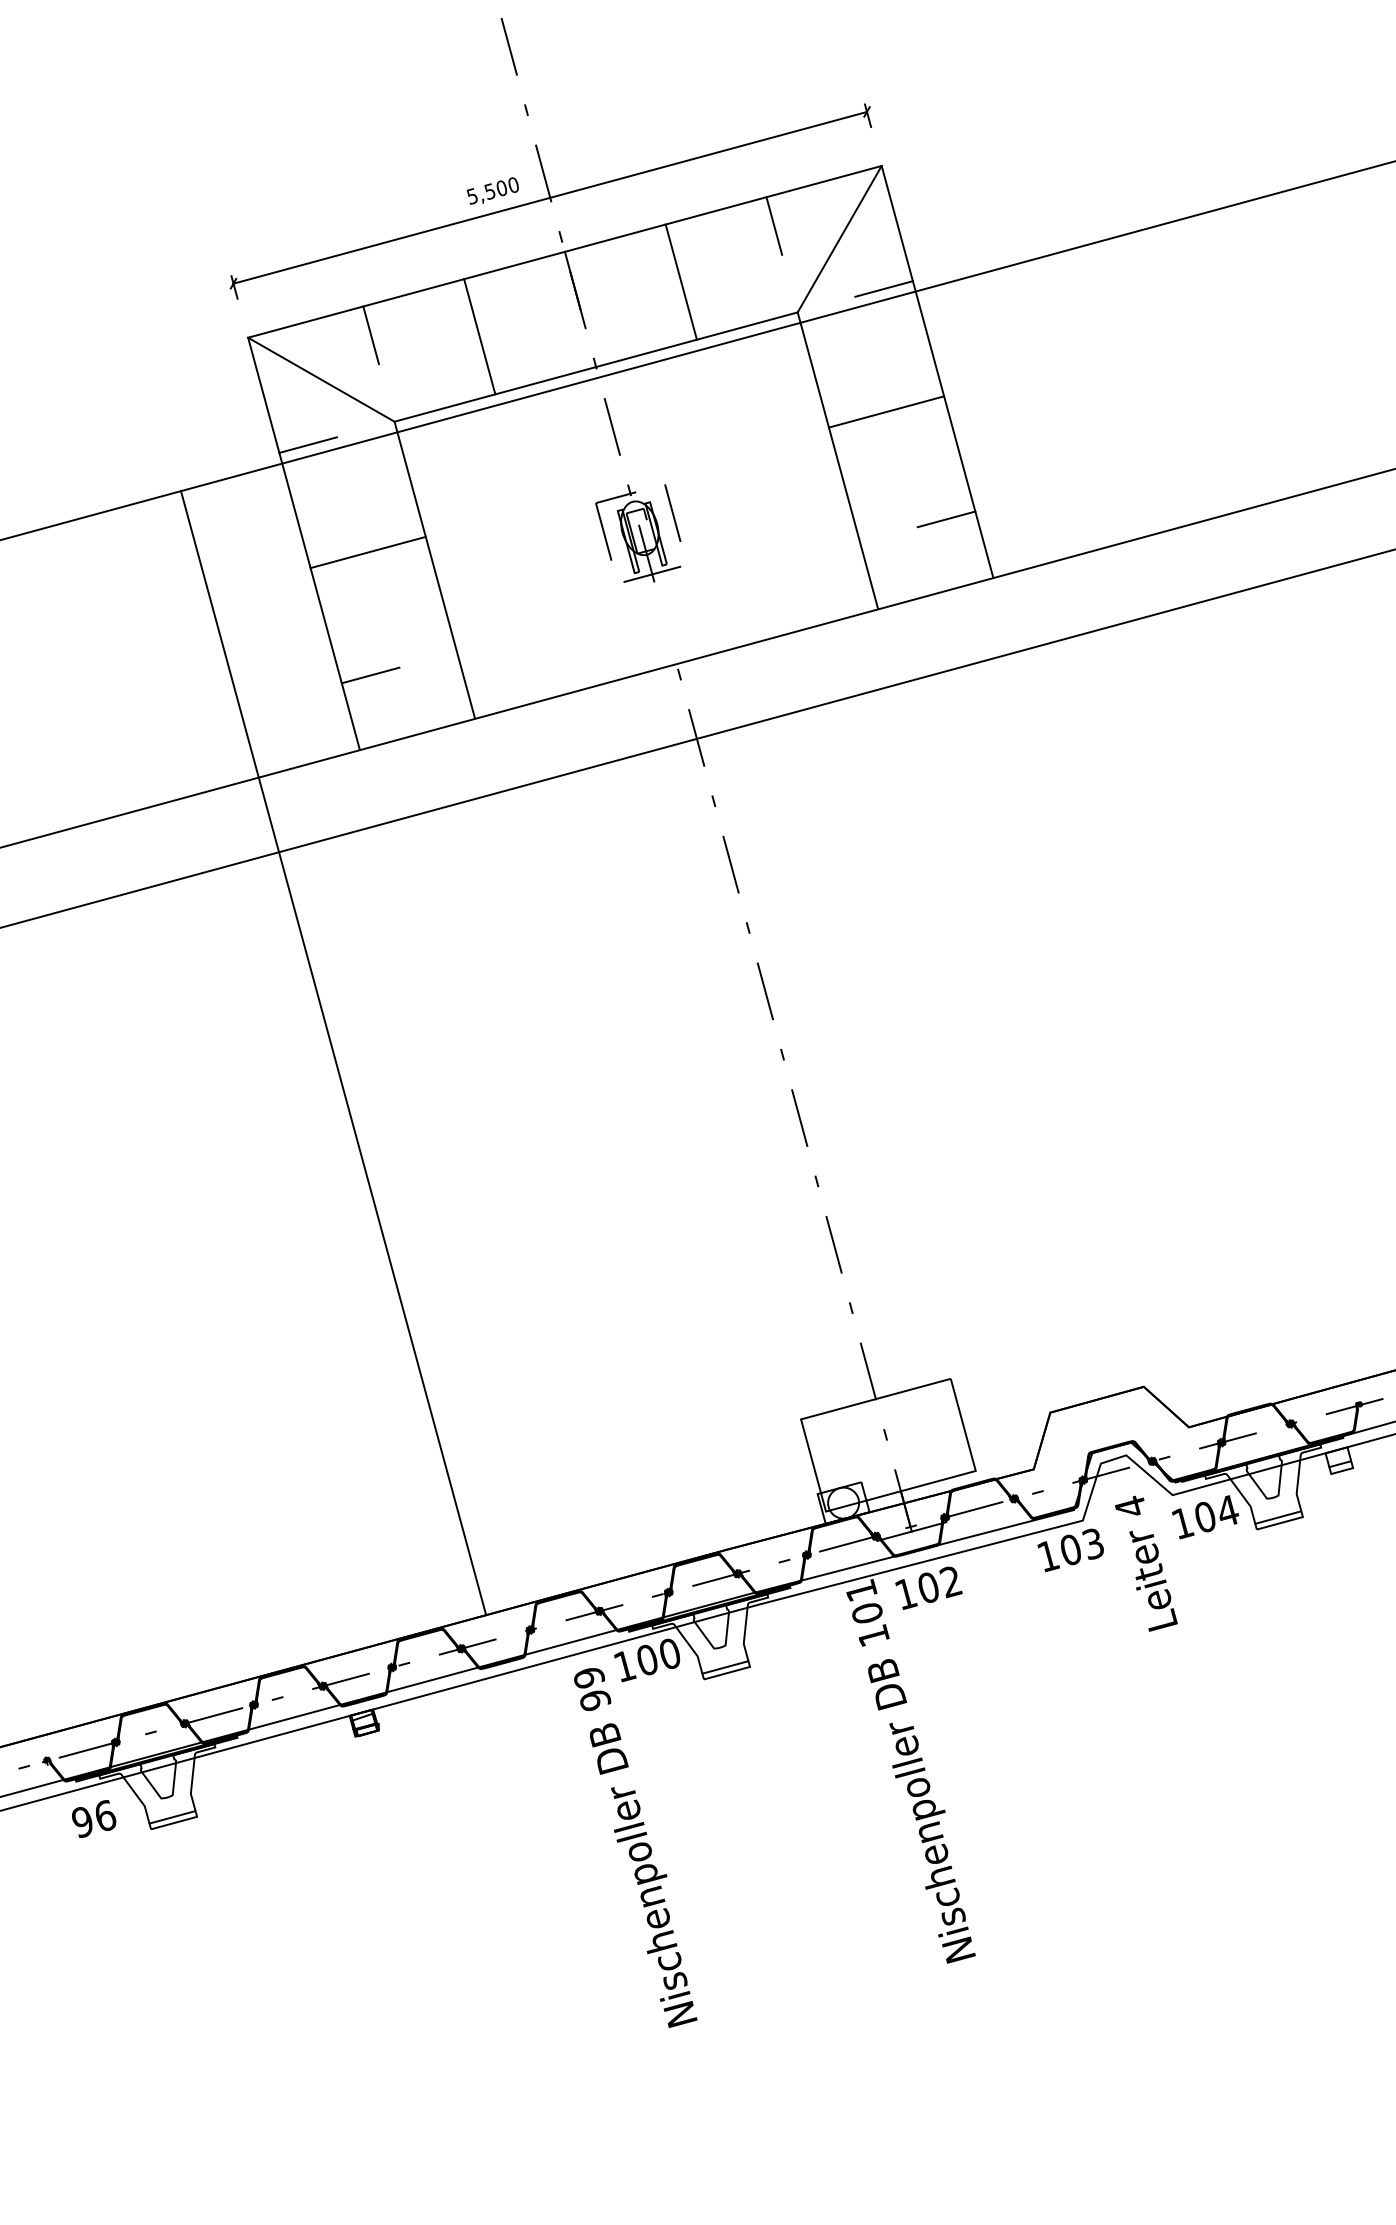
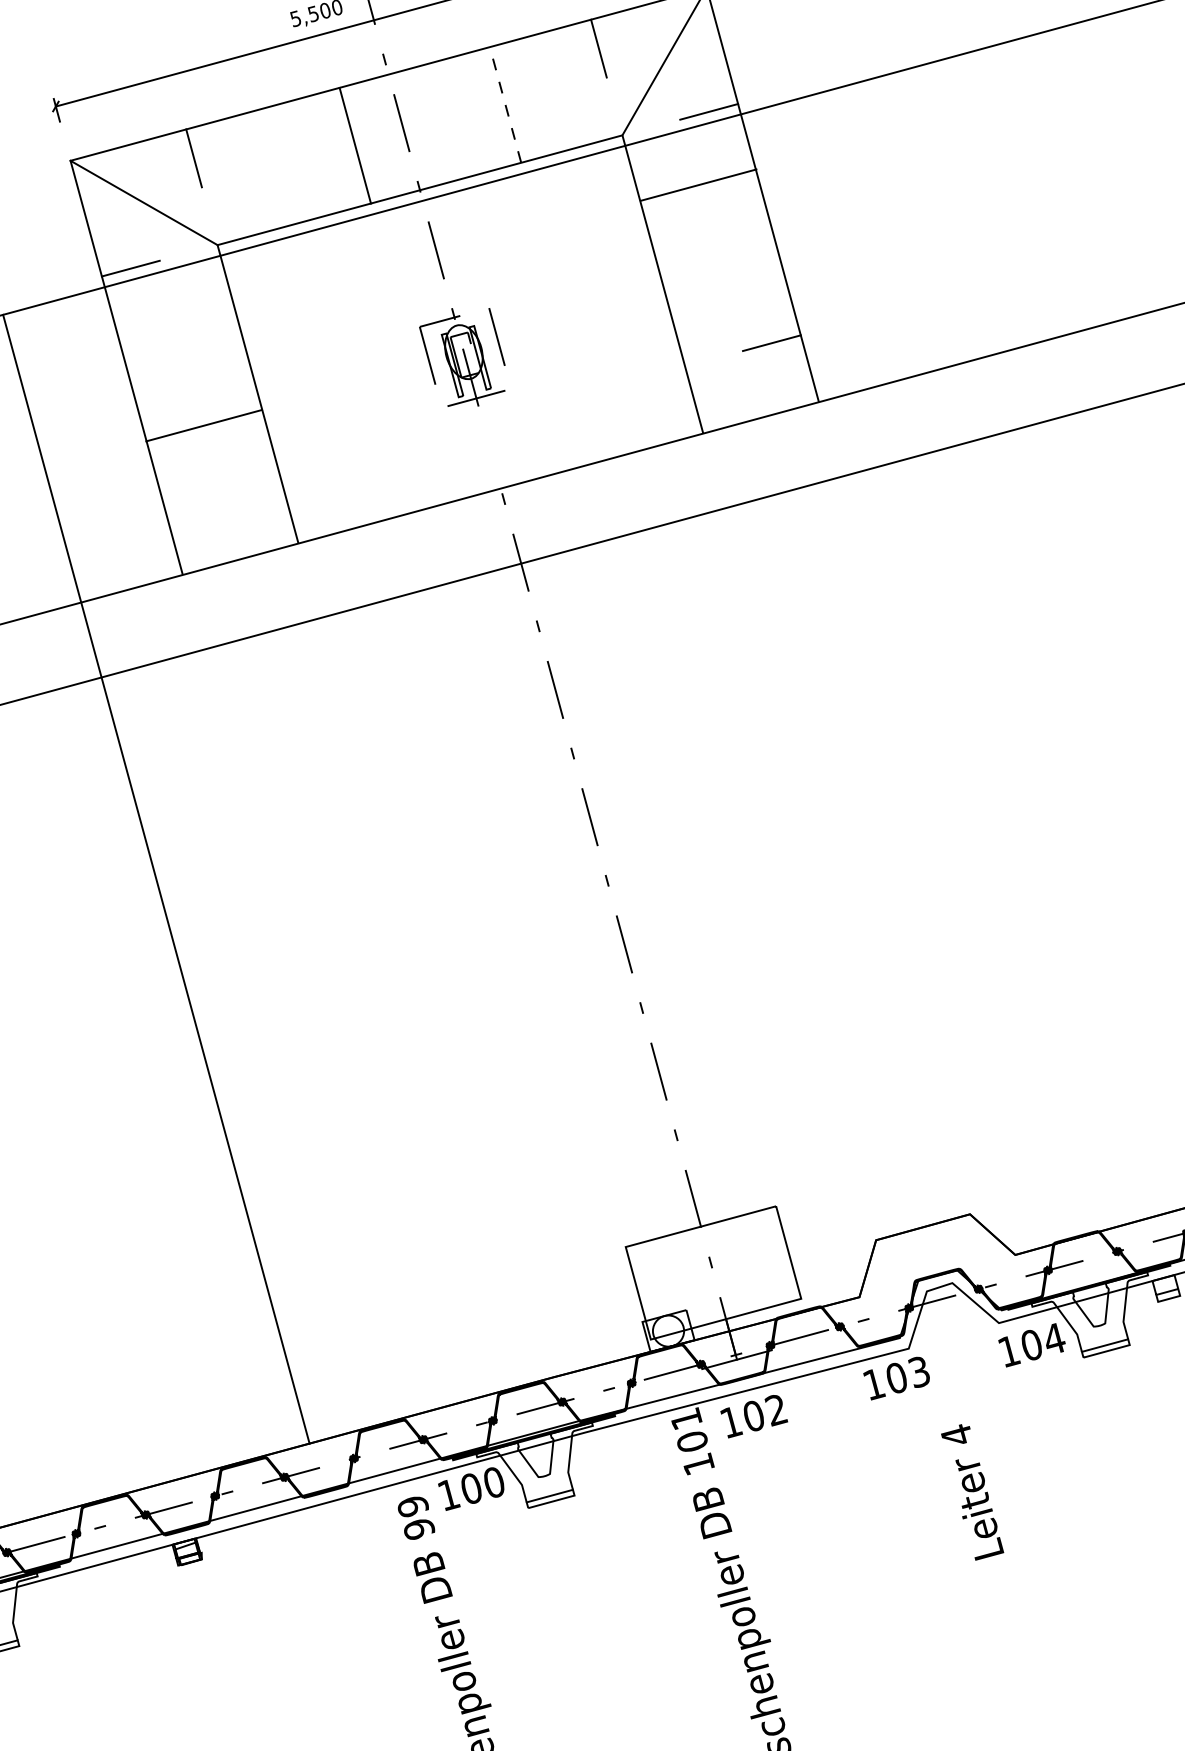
line: (572, 280) -> (396, 103), removed
line: (681, 282) -> (505, 105), solid -> dashed
line: (479, 336) -> (355, 145), moved
line: (886, 411) -> (698, 184), moved
line: (367, 552) -> (203, 425), moved
line: (370, 675) -> (193, 499), removed
text: (1146, 1563) -> (972, 1492), moved

